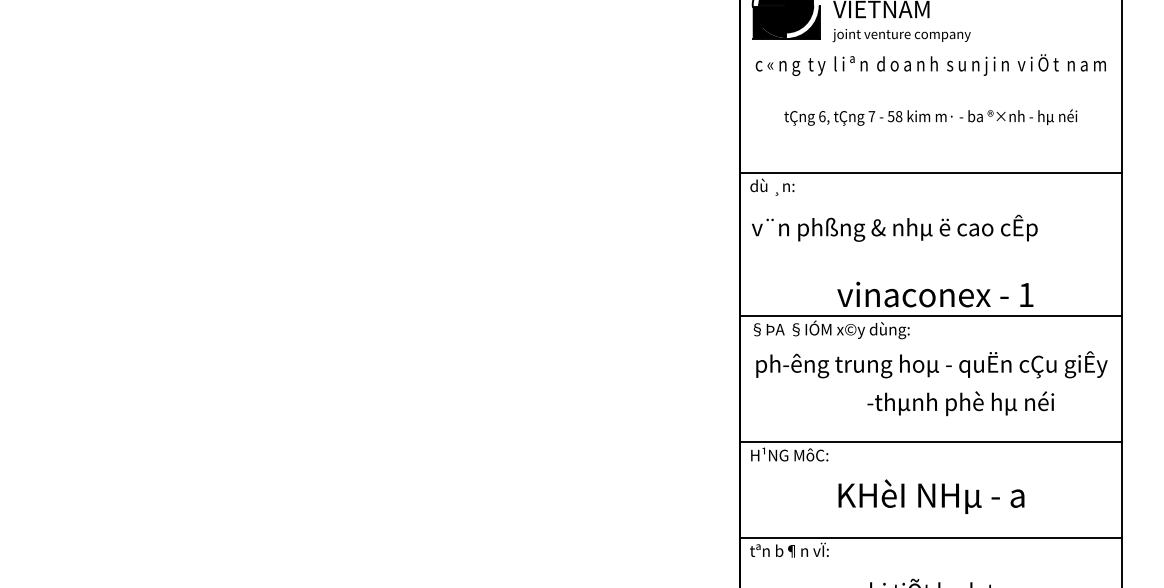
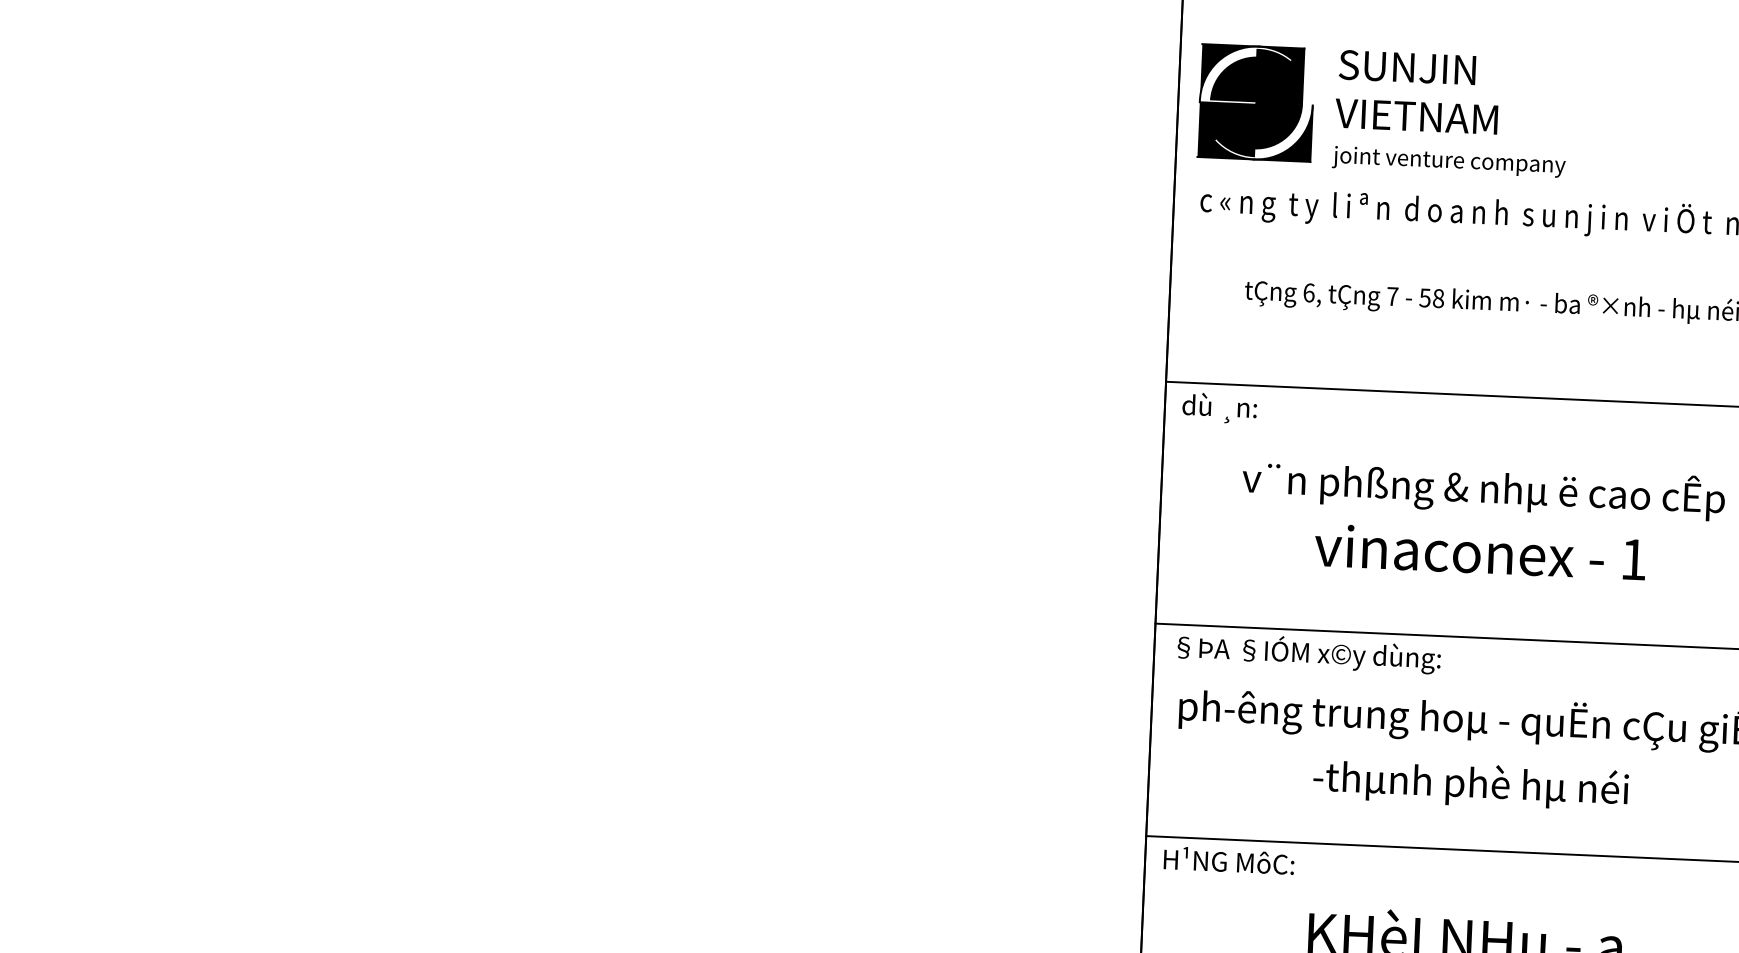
text: (894, 227) -> (1483, 487), moved
text: (935, 294) -> (1480, 552), moved
text: (960, 403) -> (1470, 784), moved

